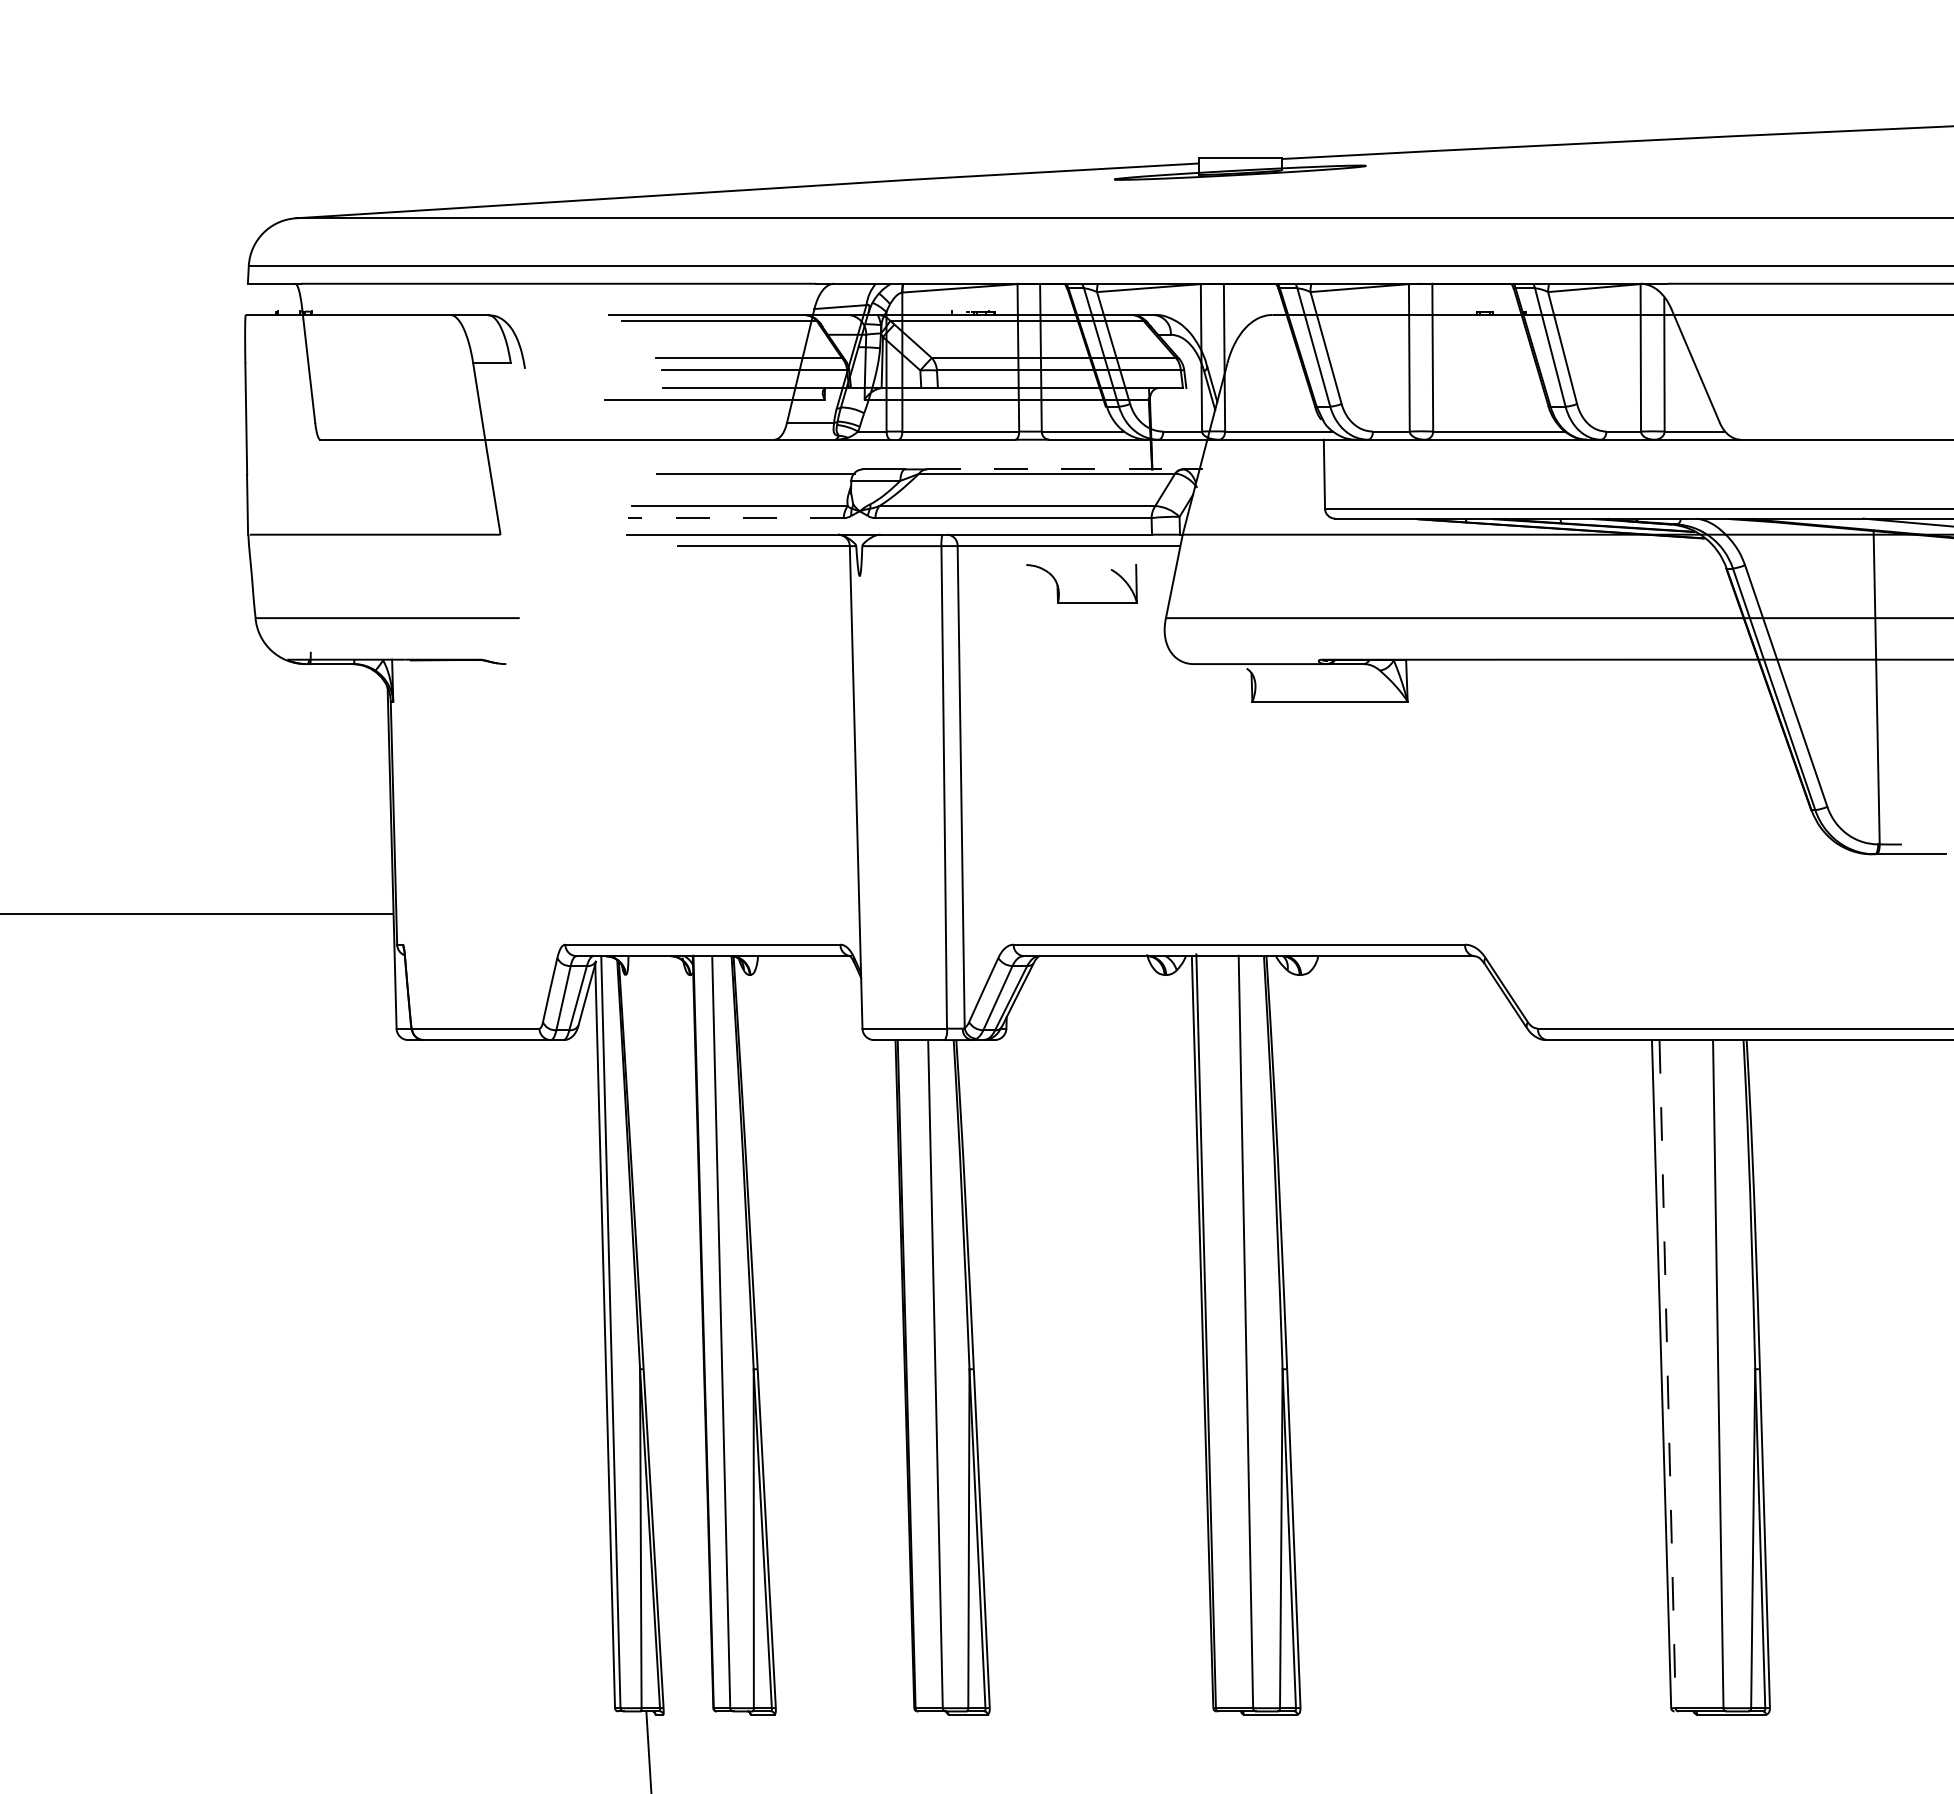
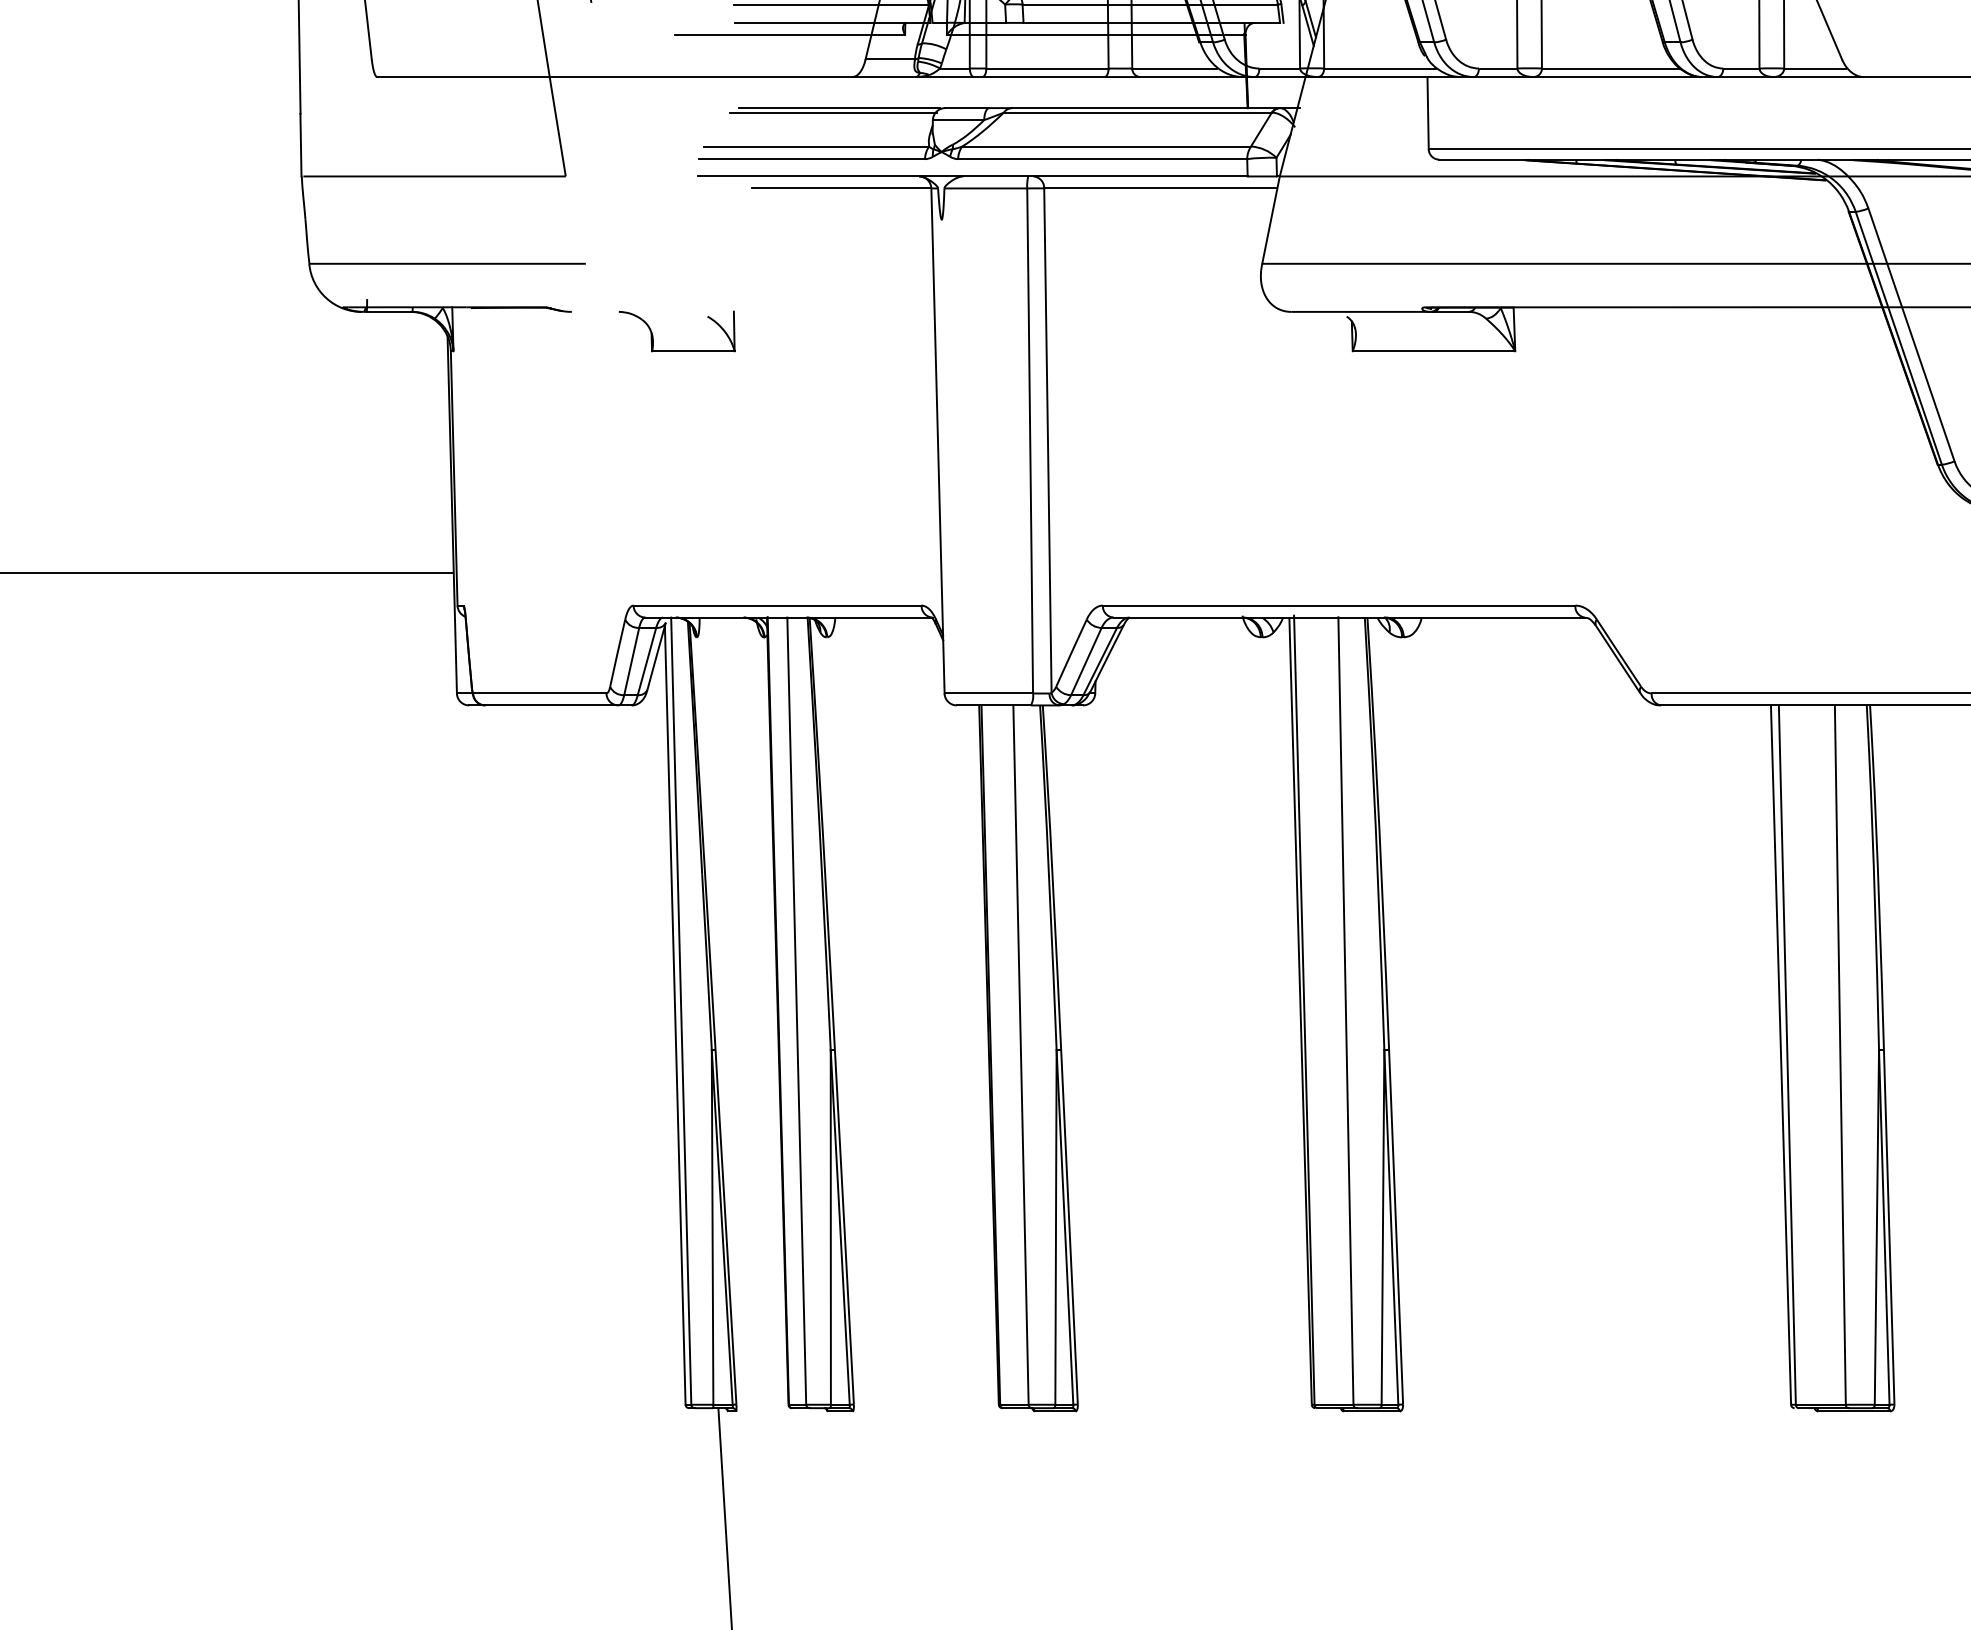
line: (762, 469) -> (839, 108), added
line: (1054, 469) -> (1145, 108), dashed -> solid
line: (735, 518) -> (811, 159), dashed -> solid
part: (1081, 602) -> (676, 351), moved
line: (1667, 1374) -> (1787, 1055), dashed -> solid

